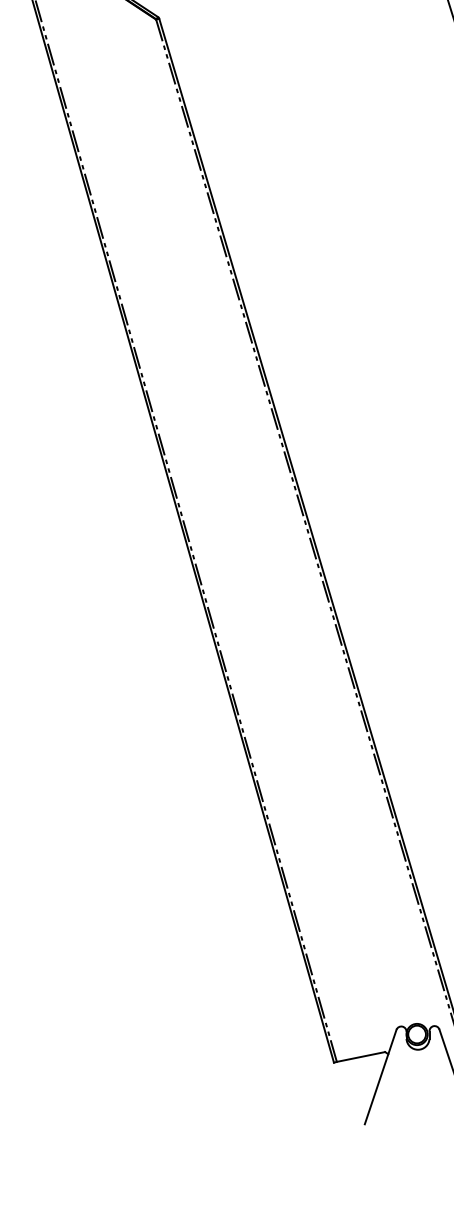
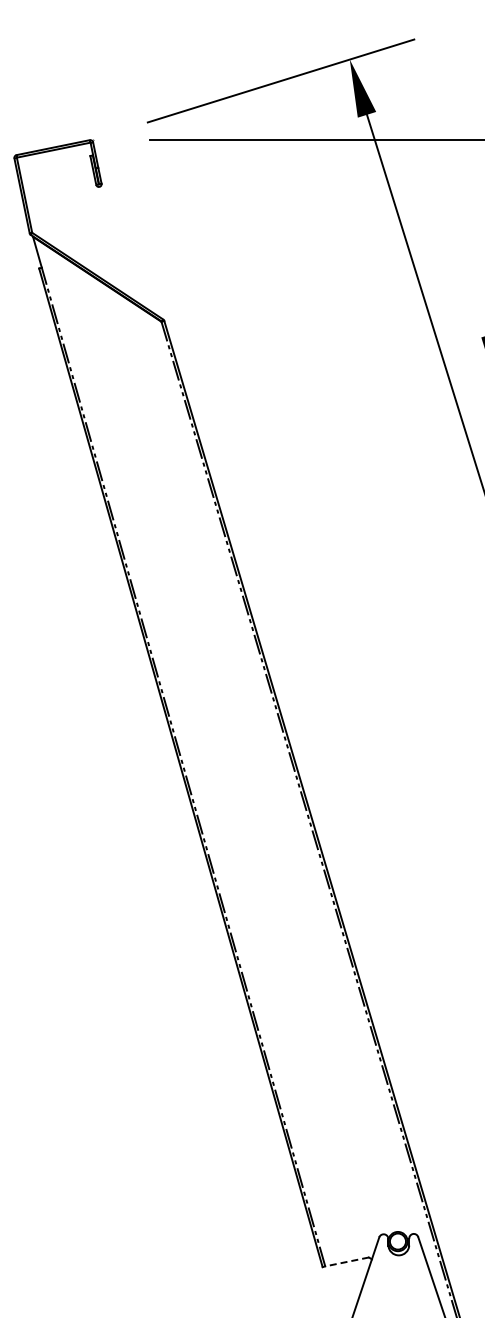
line: (360, 1057) -> (346, 1262), solid -> dashed

